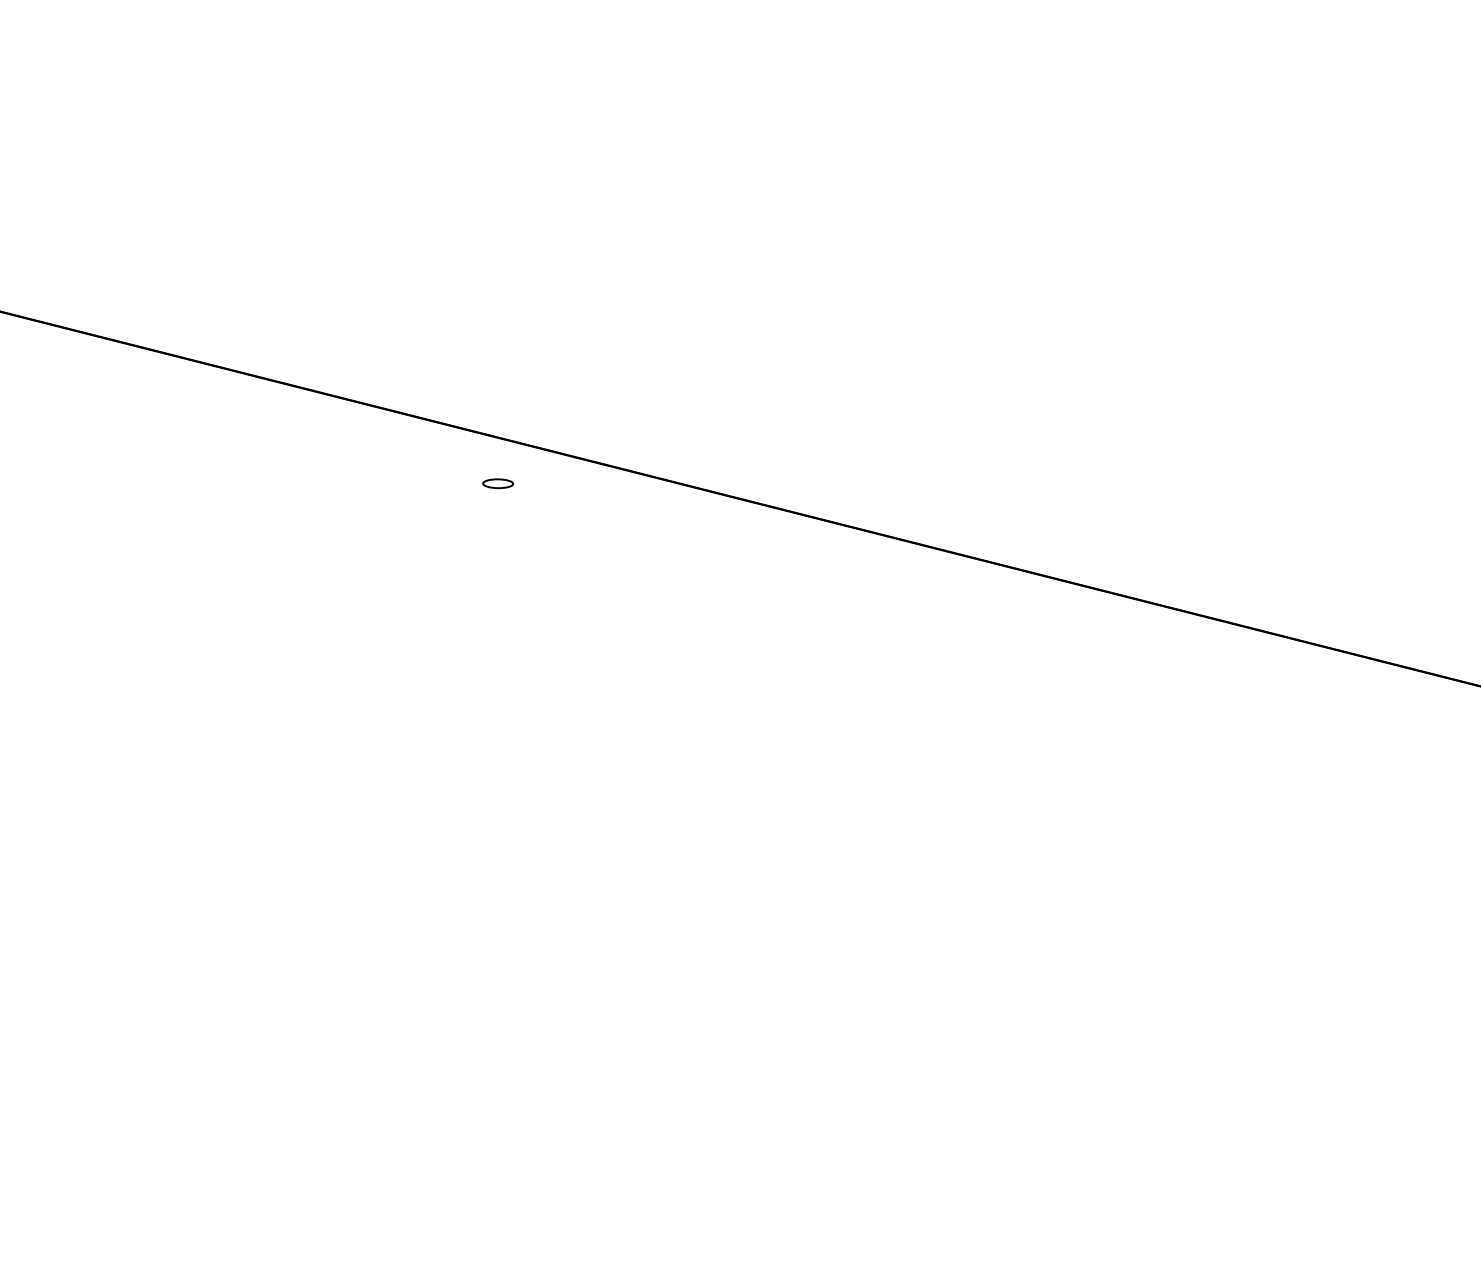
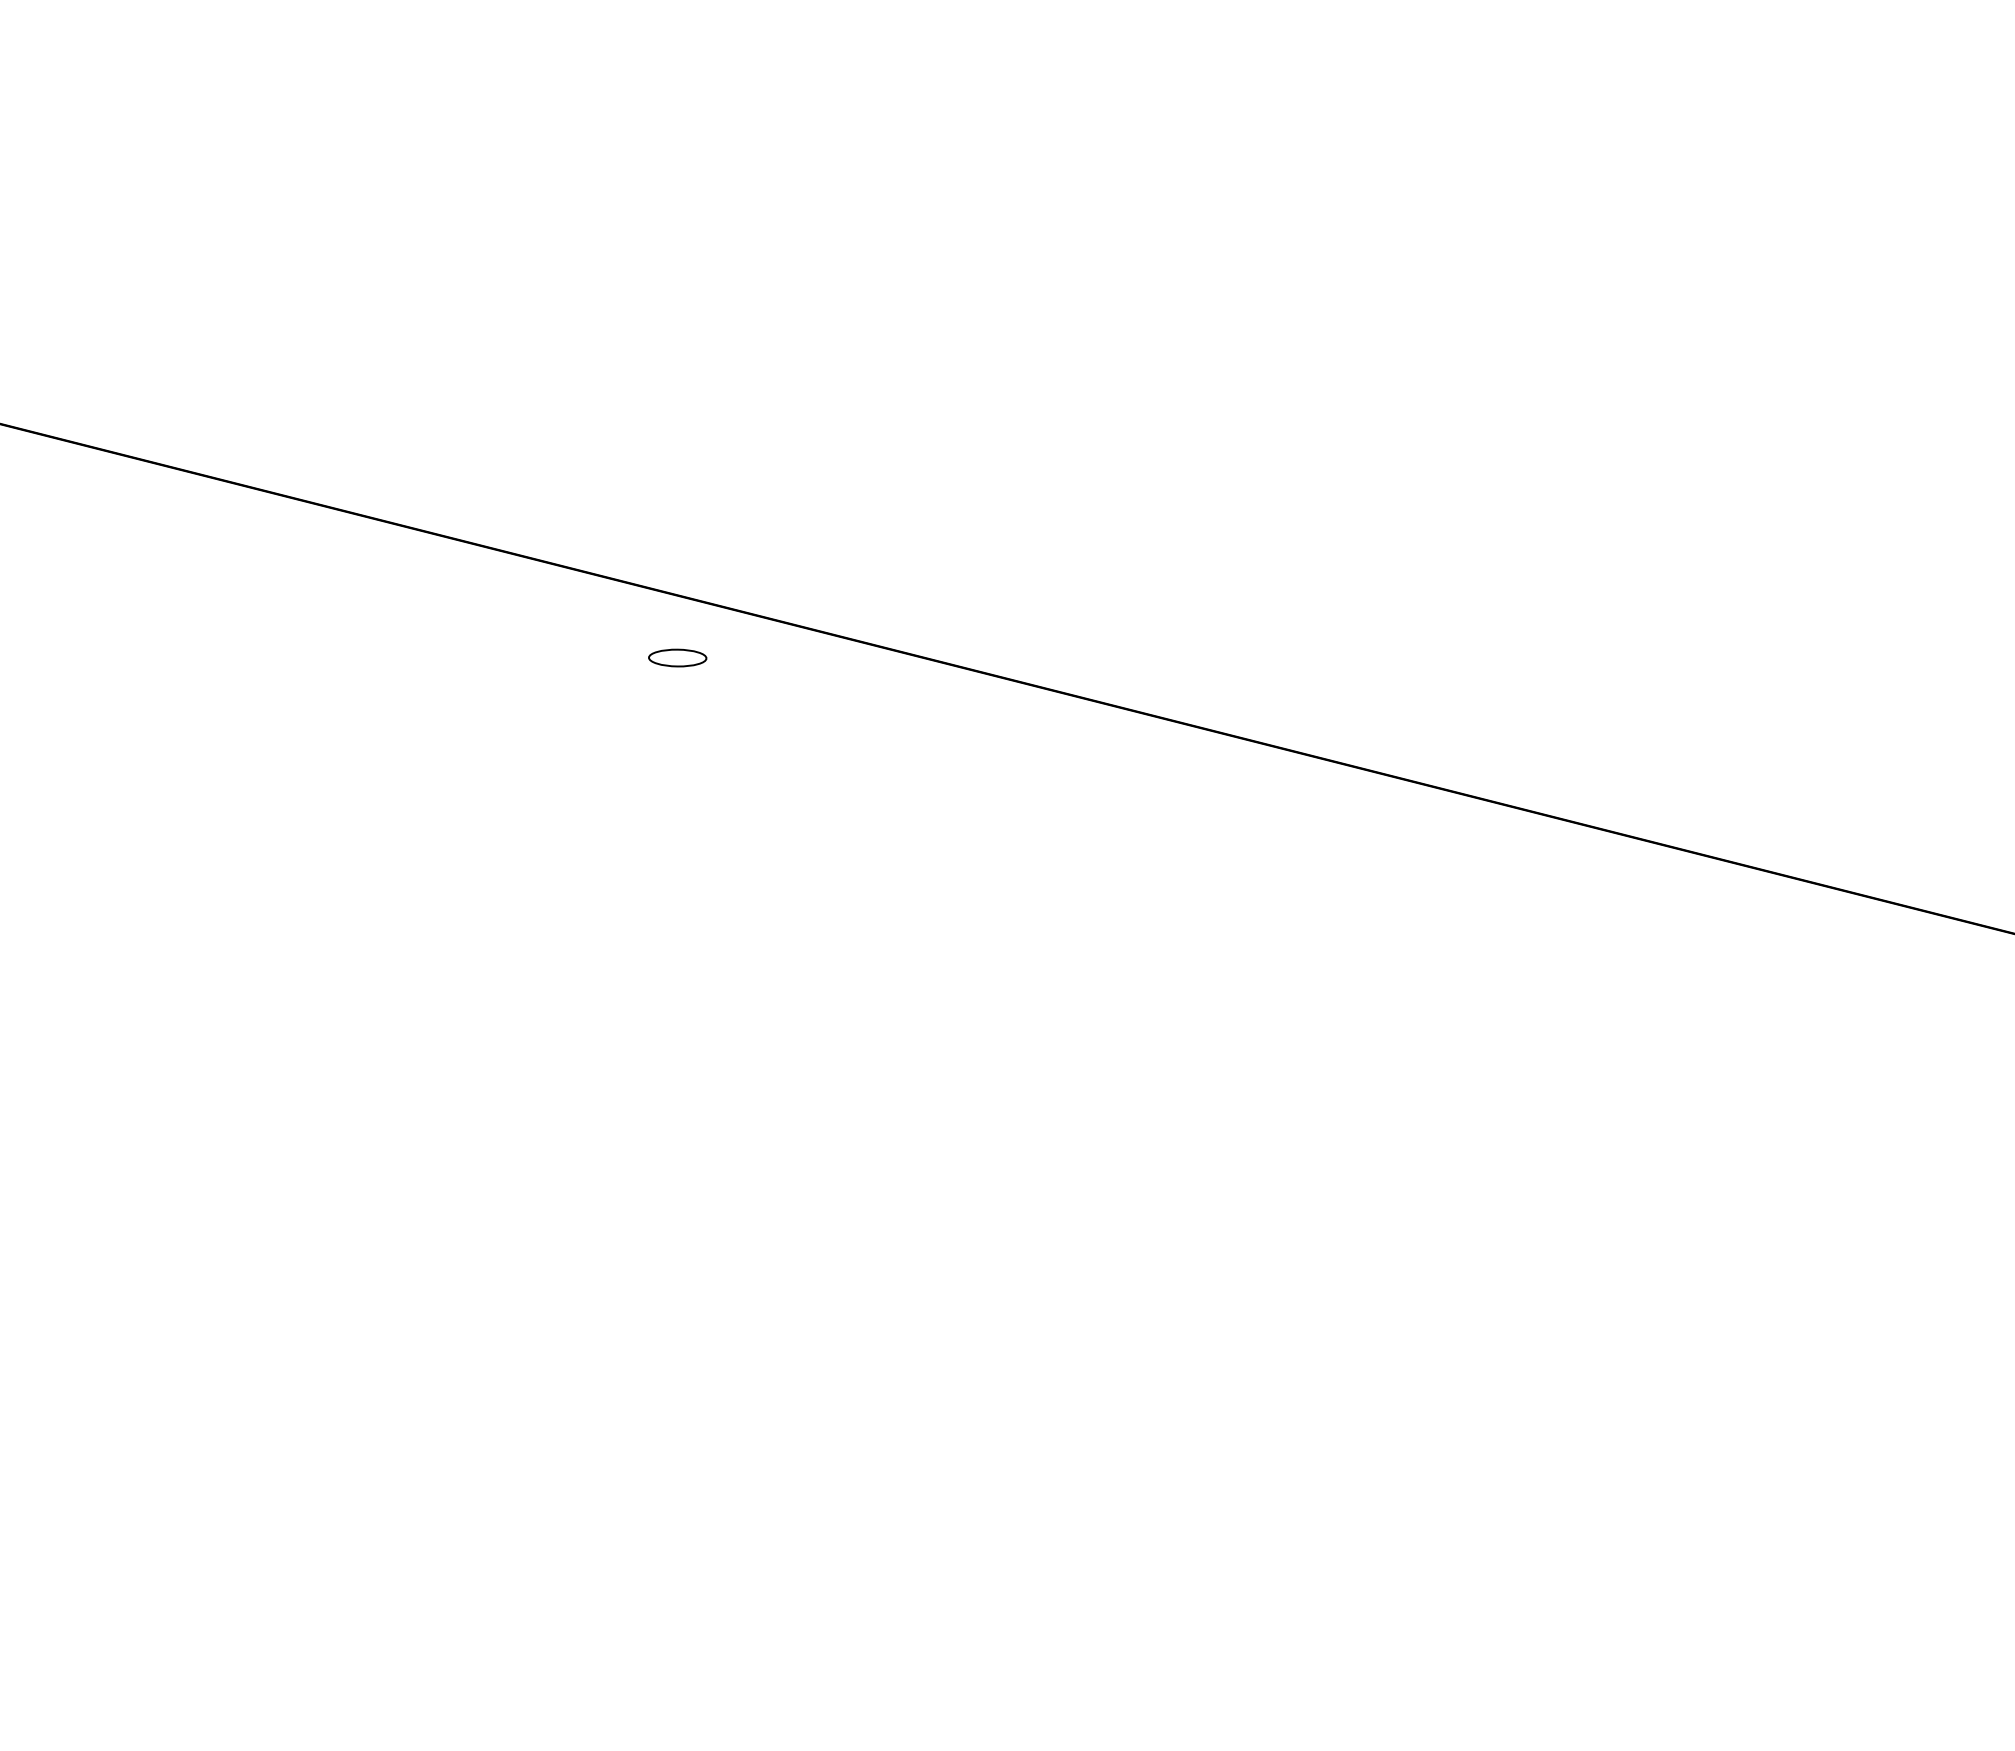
part: (497, 483) -> (677, 658), size x1.4

